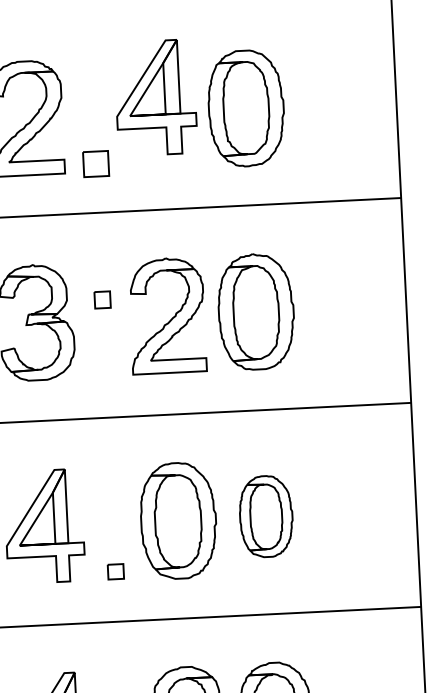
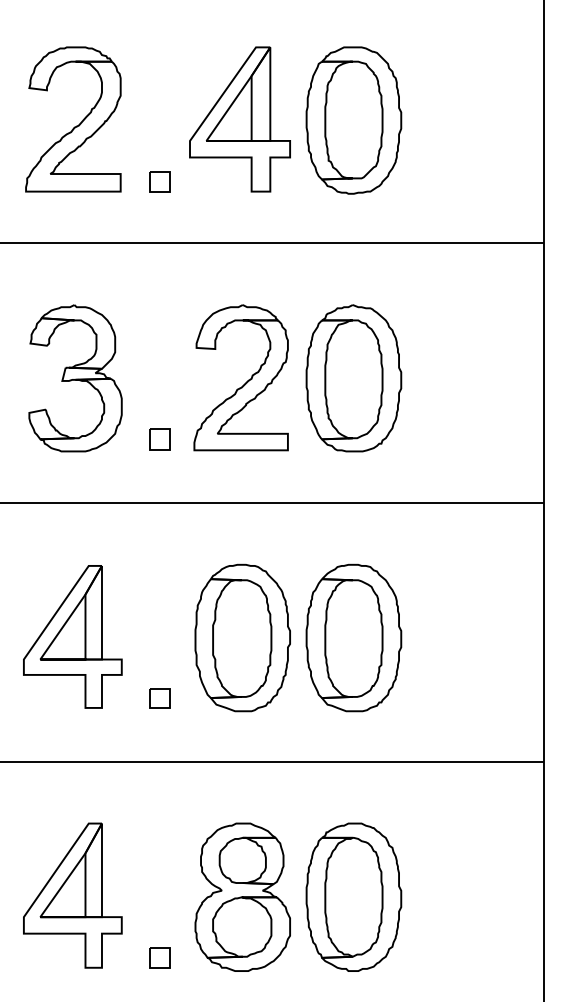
part: (155, 97) -> (239, 119), moved
part: (95, 164) -> (159, 181), size x0.62
part: (101, 299) -> (159, 439), moved
part: (265, 516) -> (353, 637), size x1.43

